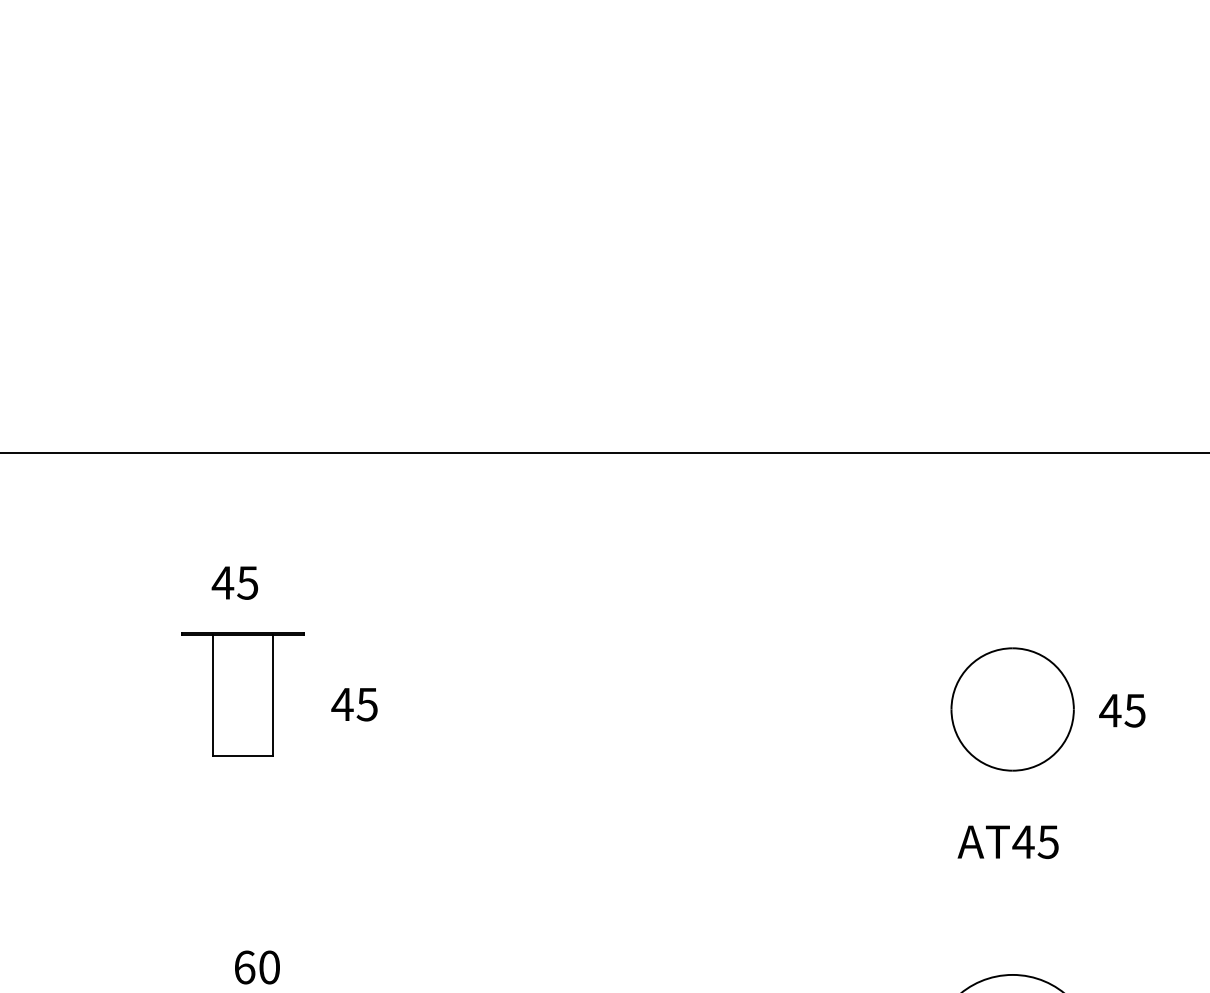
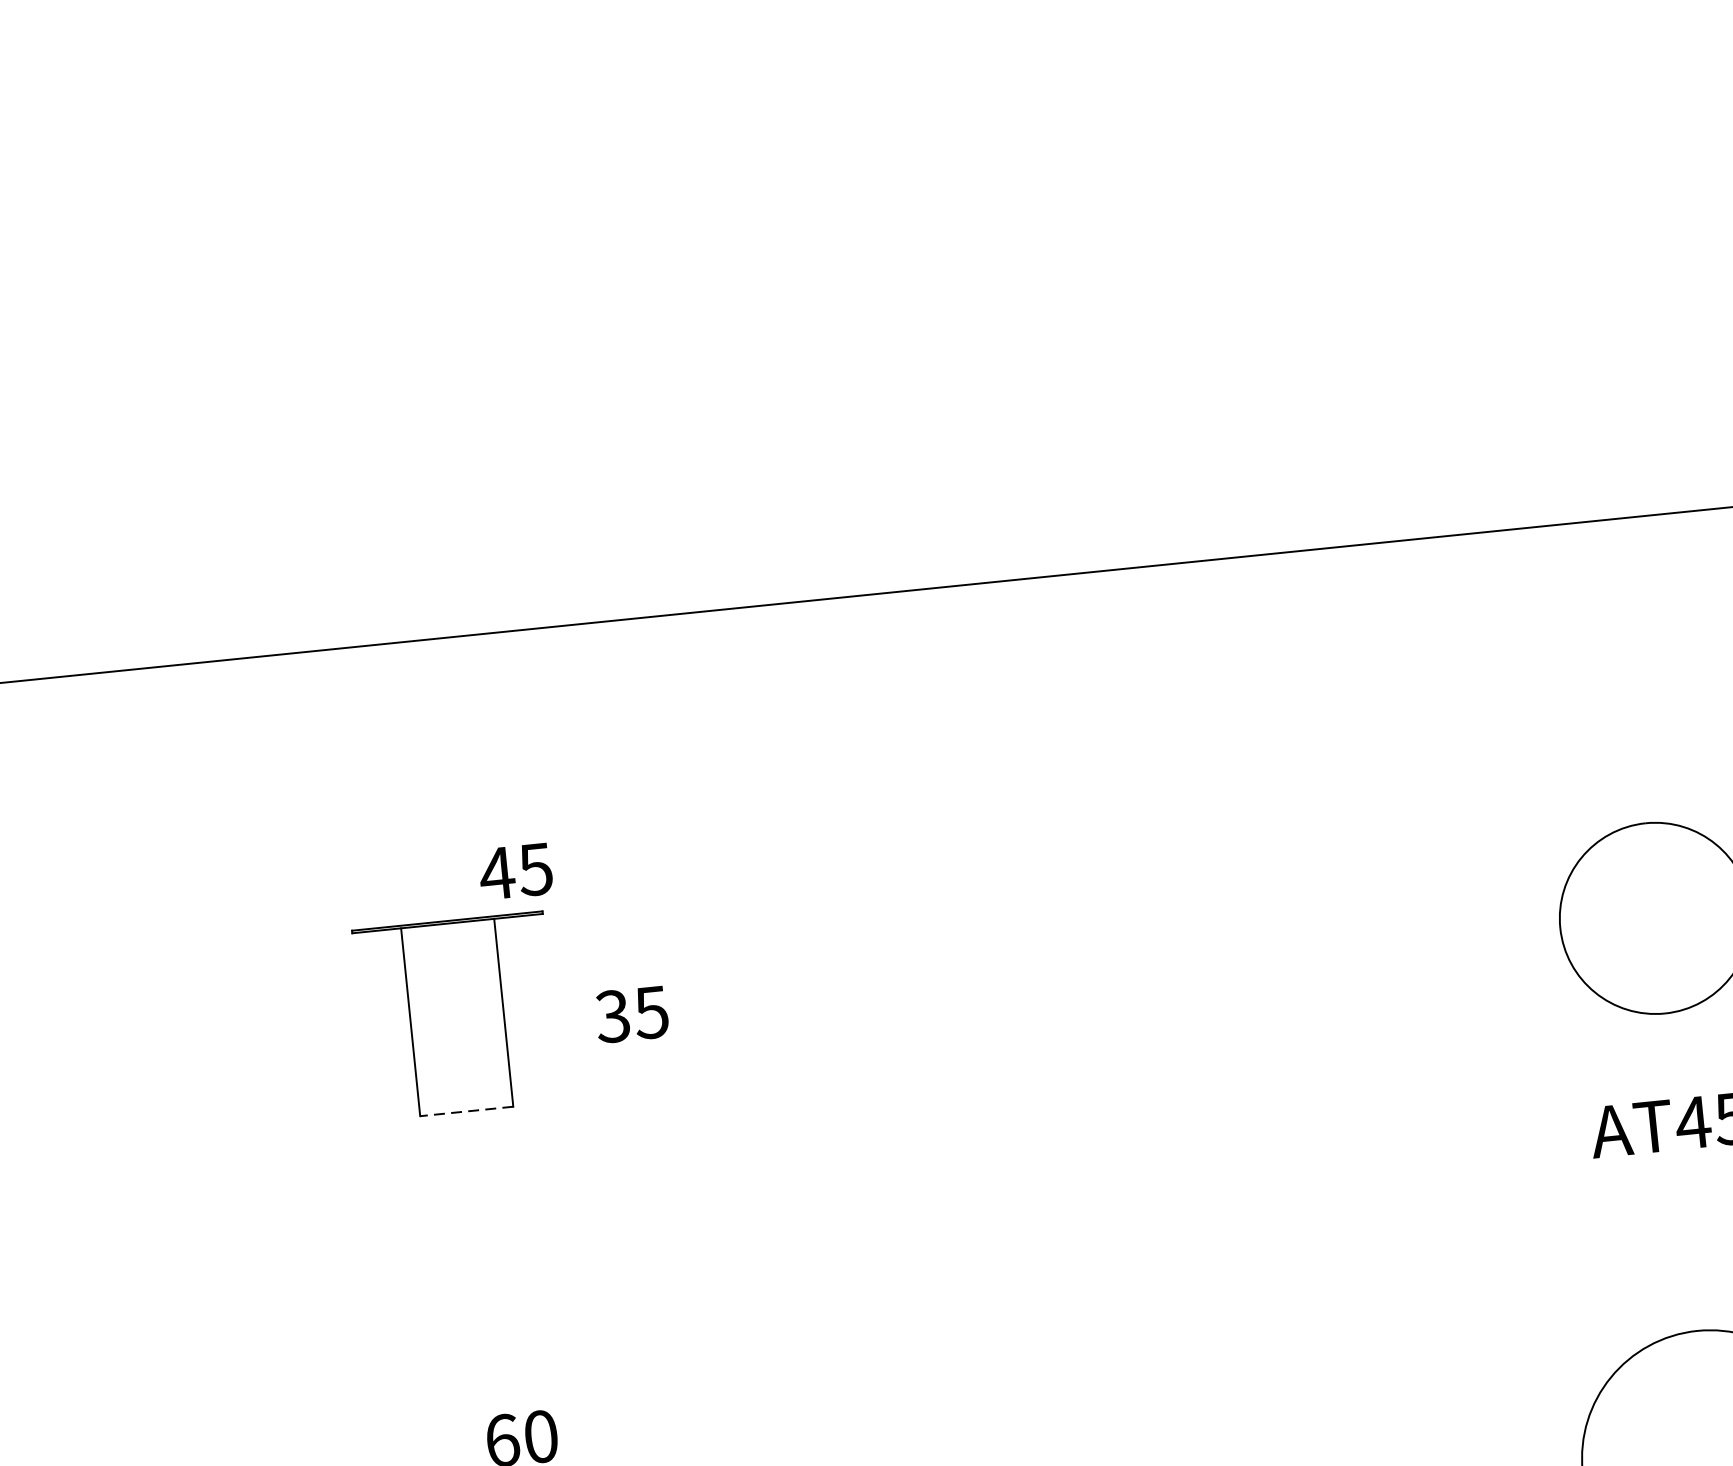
text: (234, 582) -> (514, 870), moved
text: (342, 704) -> (612, 1016), 45 -> 35
line: (243, 755) -> (467, 1111), solid -> dashed

